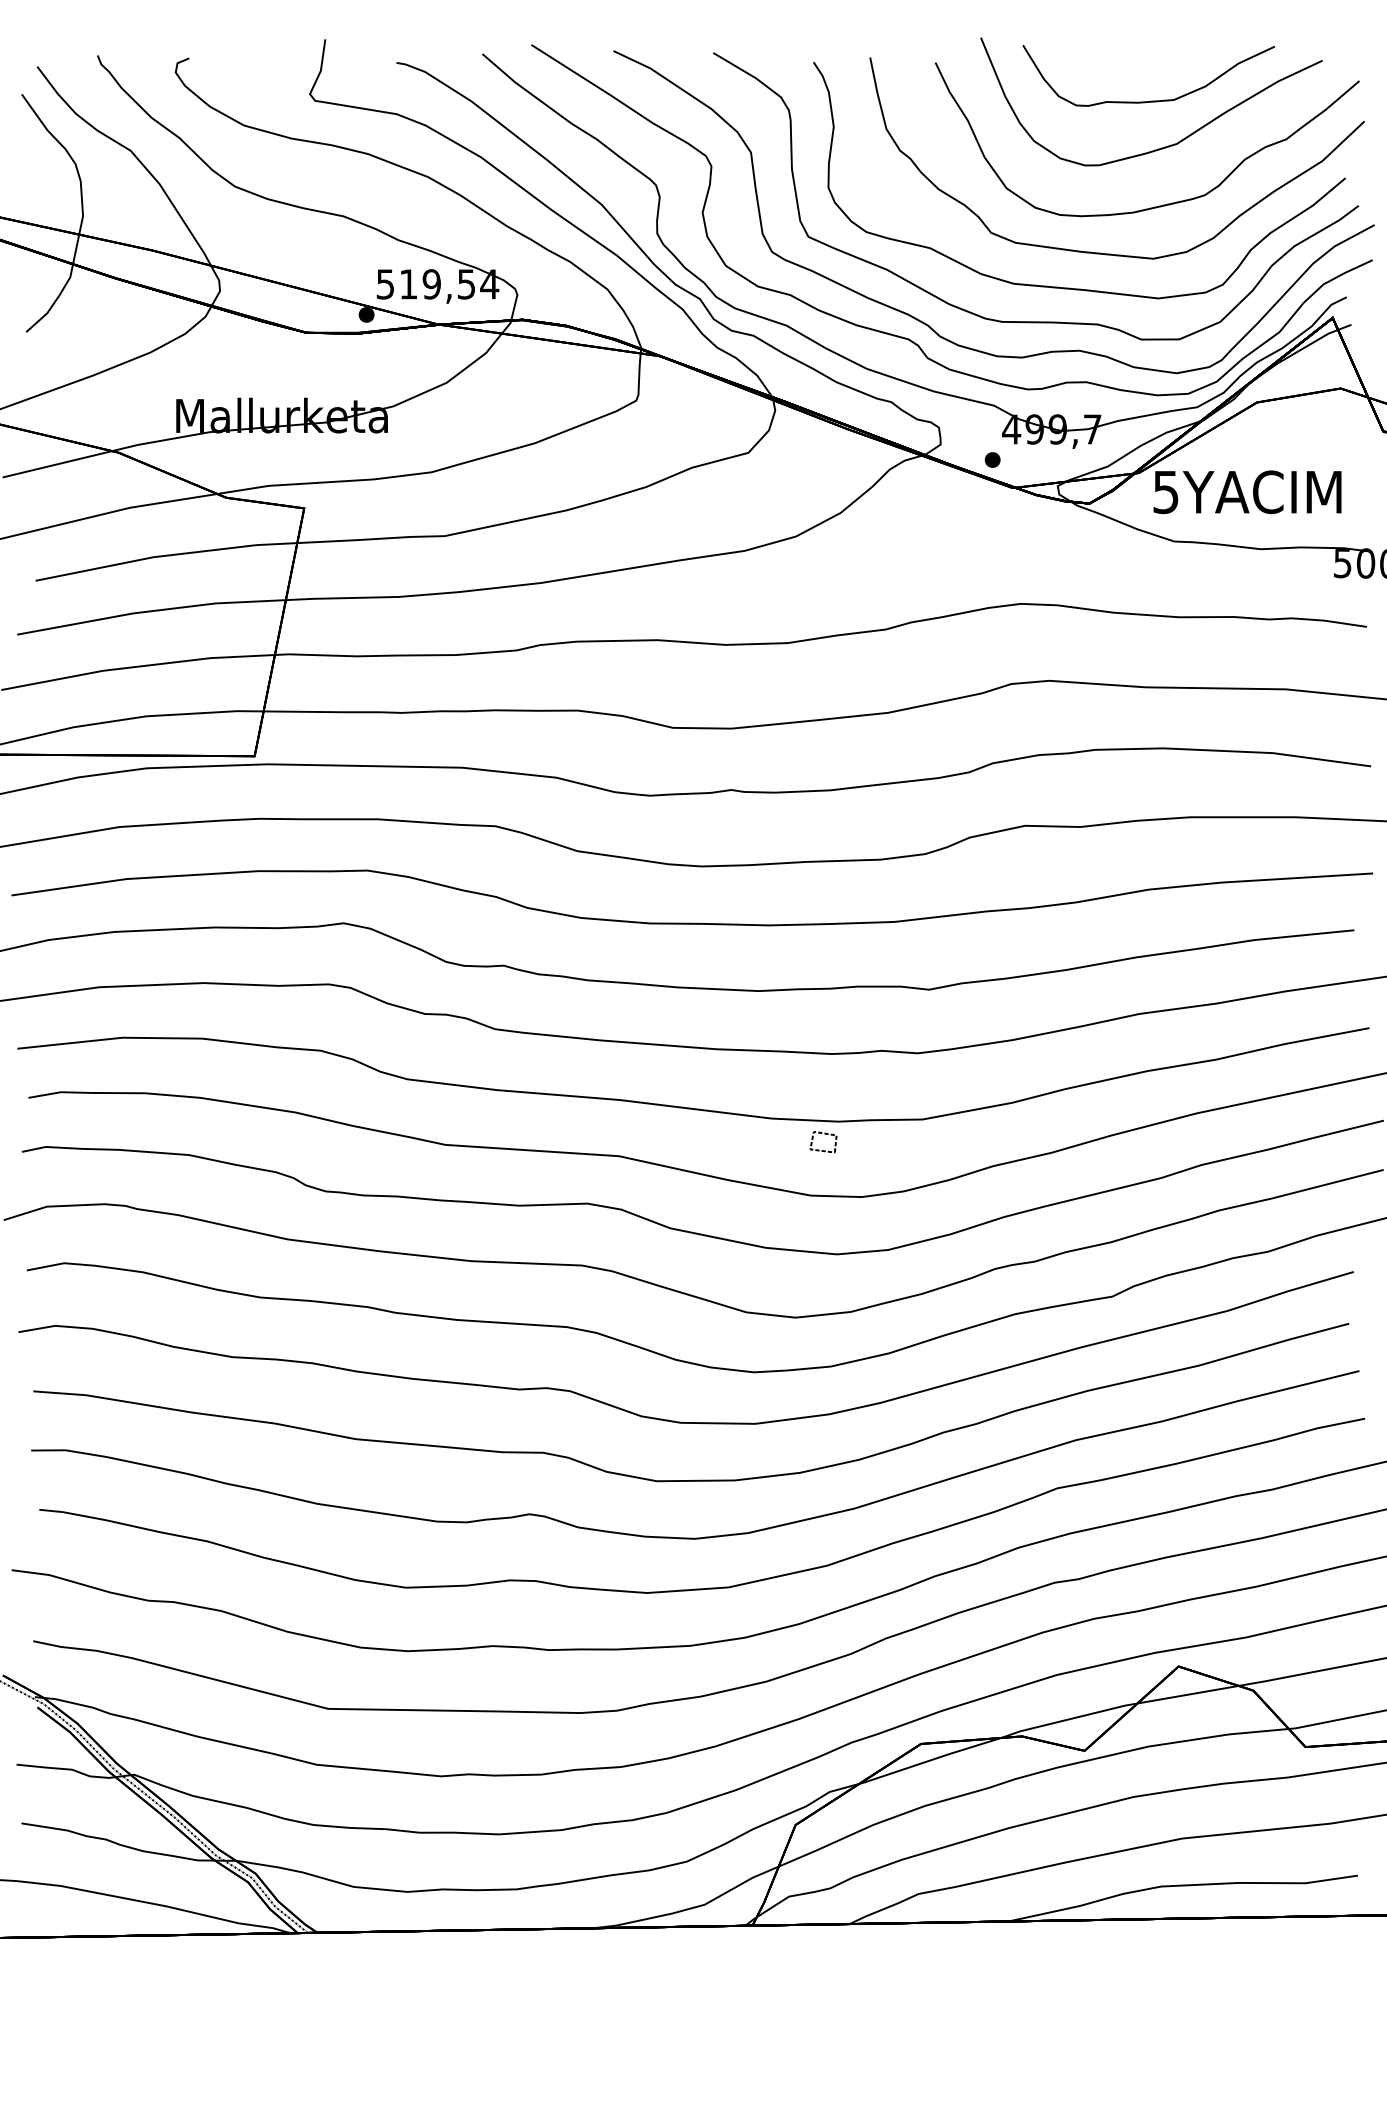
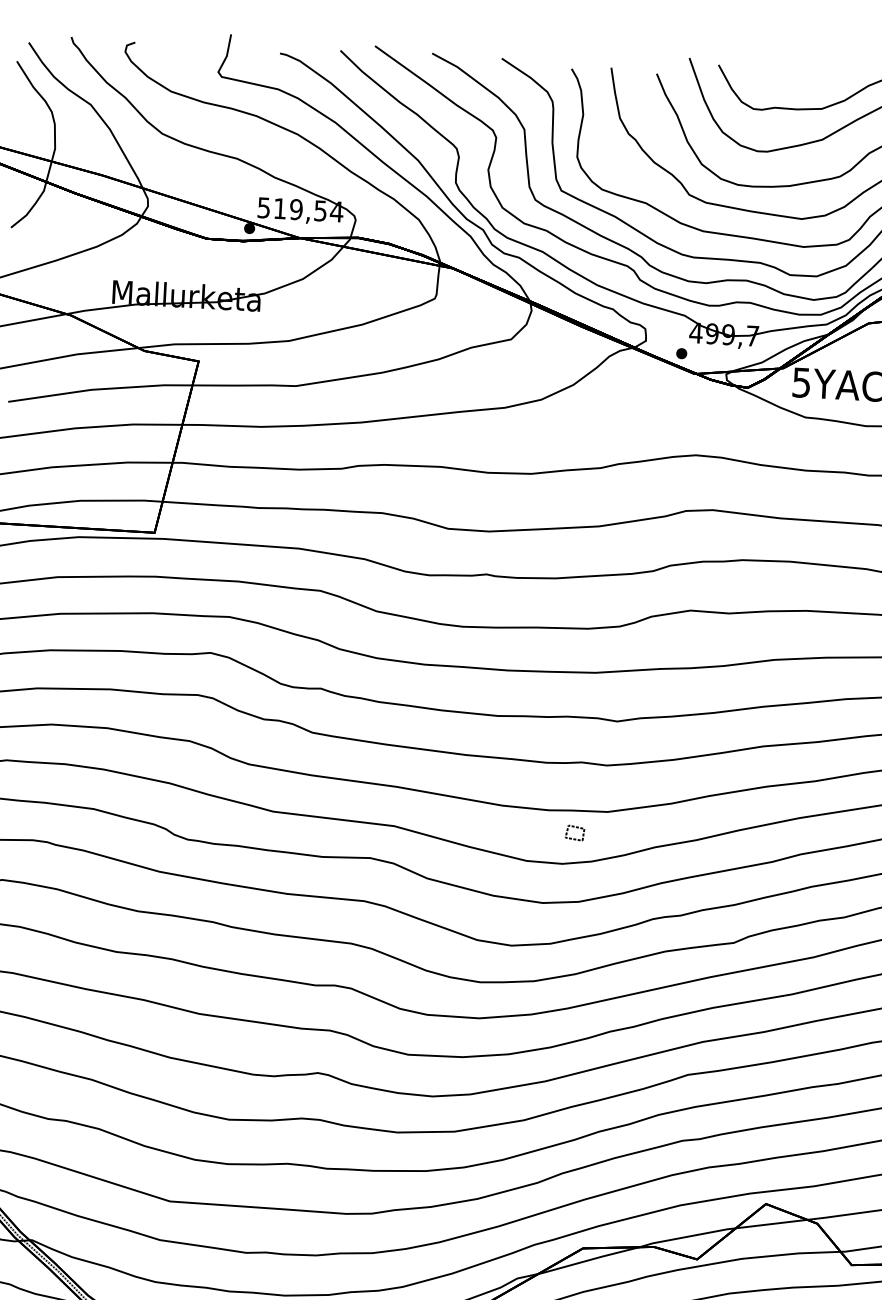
part: (823, 1150) -> (574, 838), moved

